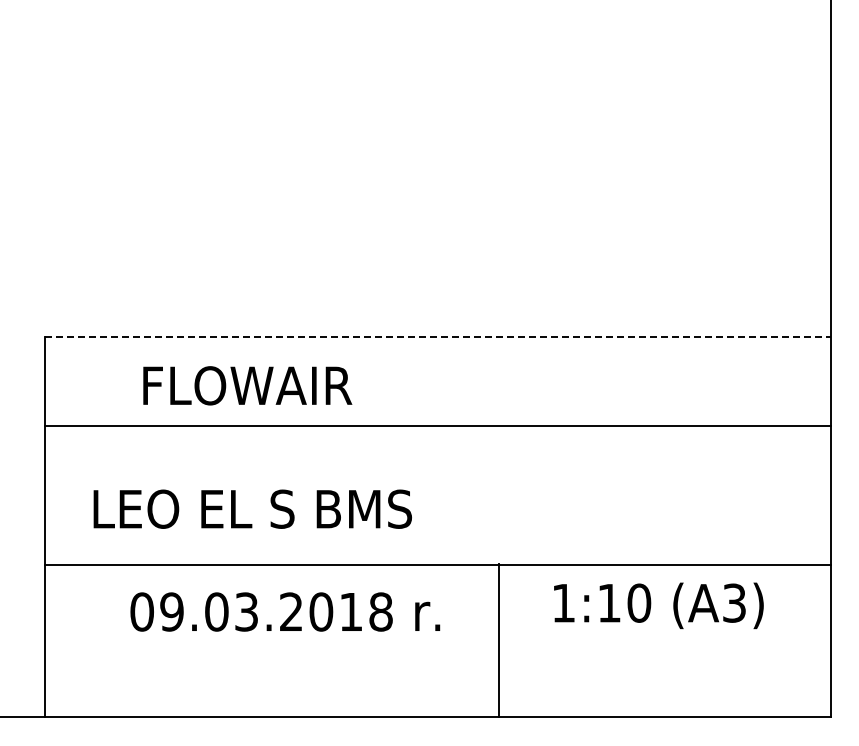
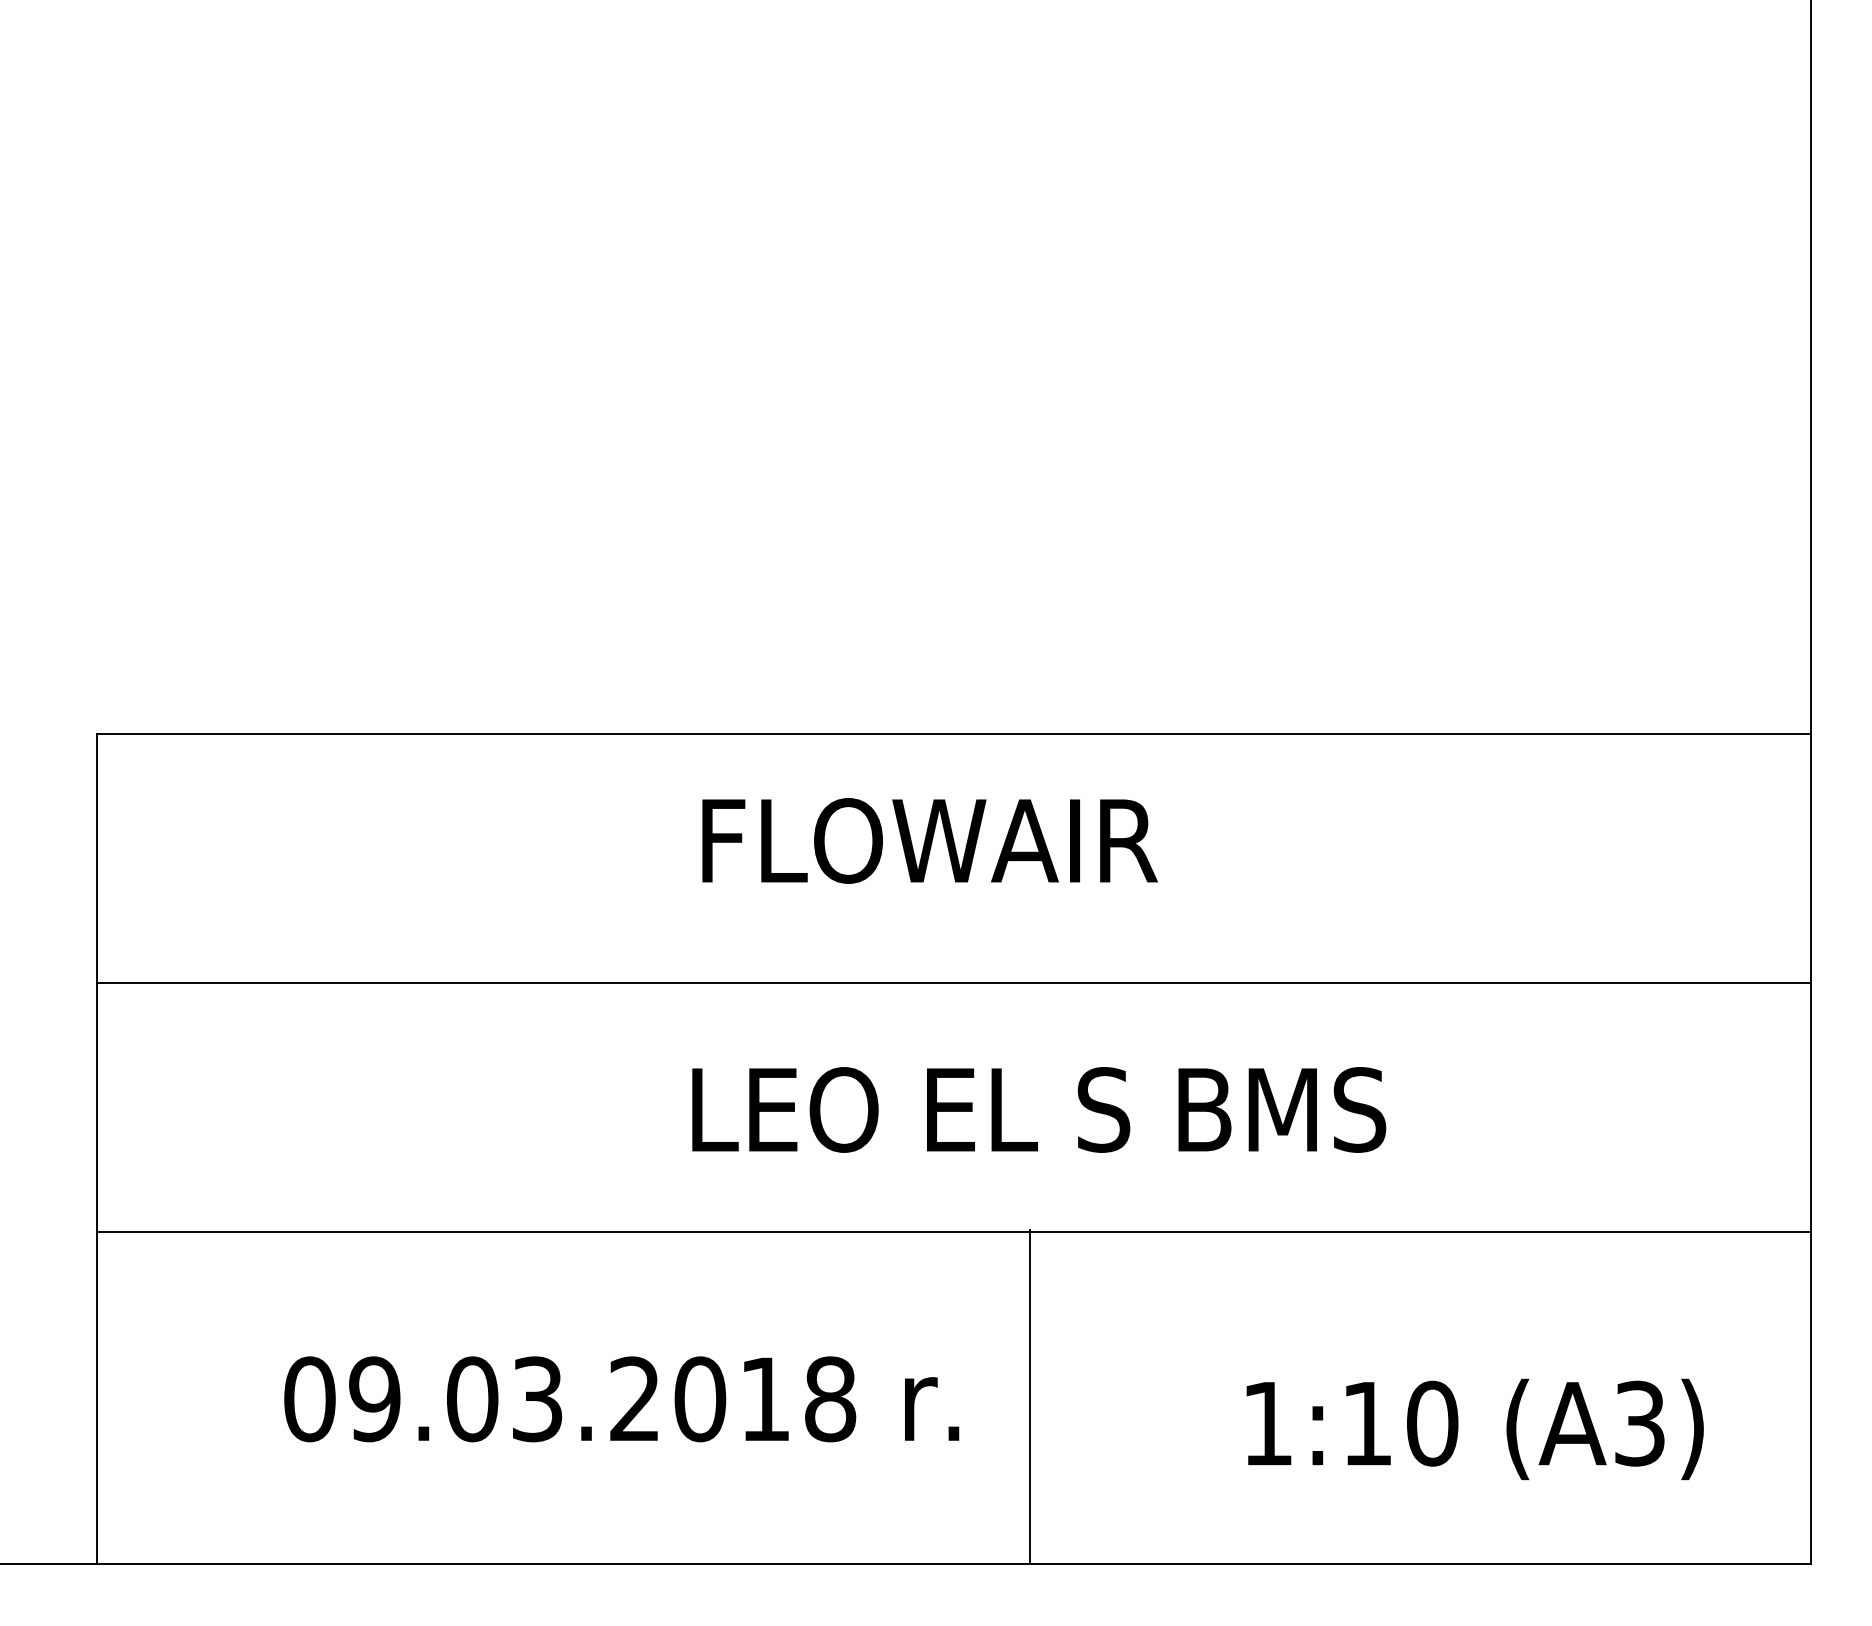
line: (438, 336) -> (955, 733), dashed -> solid
text: (247, 385) -> (929, 840), moved
line: (437, 426) -> (953, 984), moved
text: (252, 508) -> (1038, 1108), moved
text: (658, 605) -> (1474, 1428), moved
text: (285, 611) -> (622, 1398), moved
line: (498, 640) -> (1029, 1395), moved

